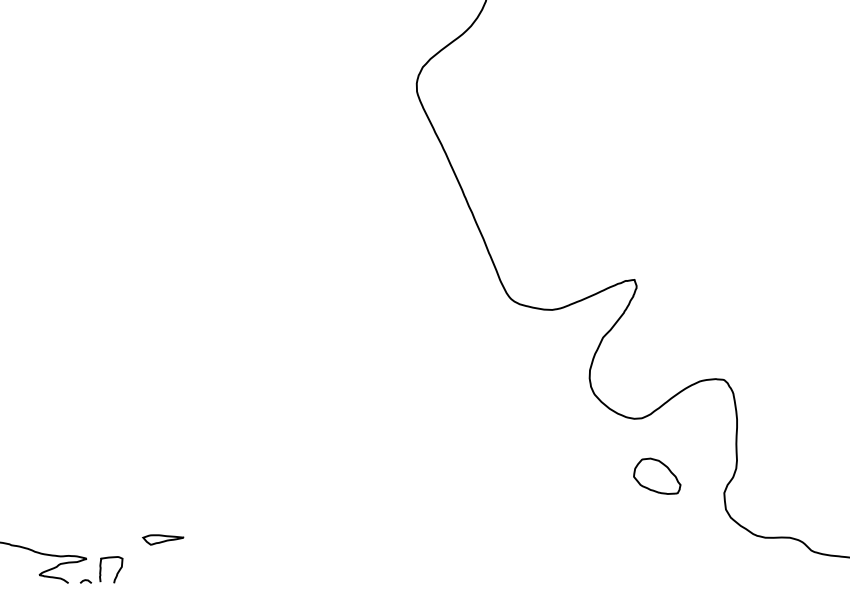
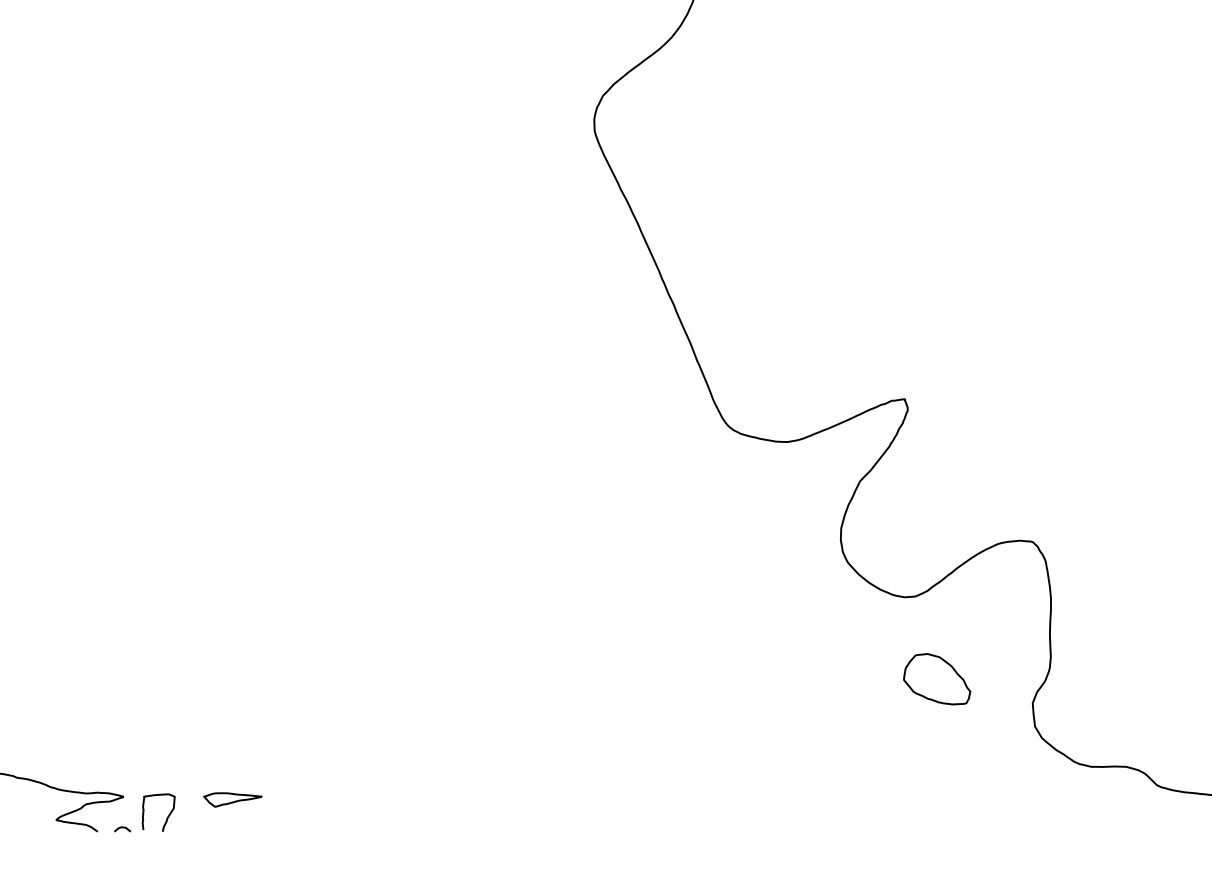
part: (163, 539) -> (233, 799), moved

